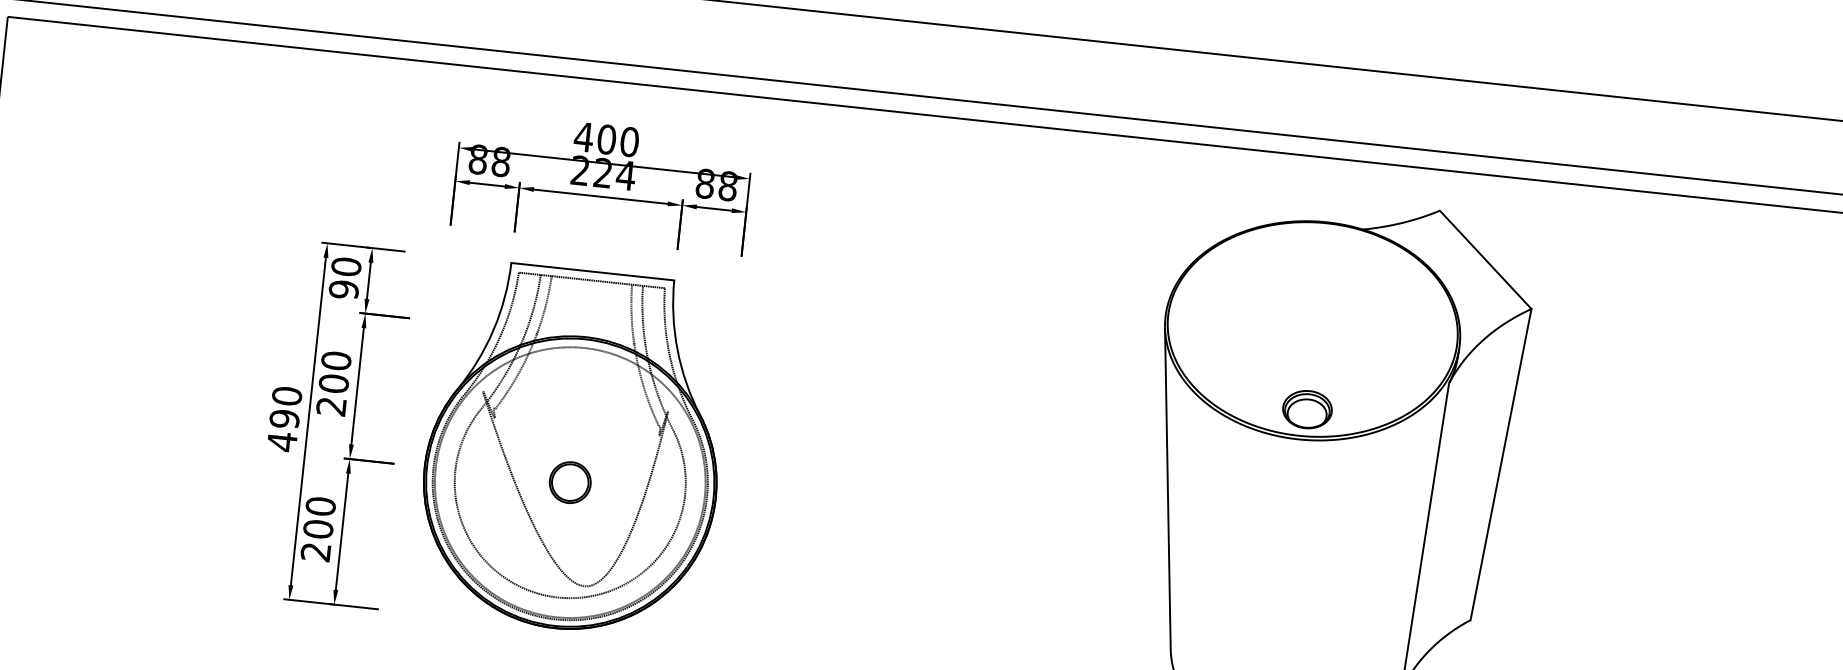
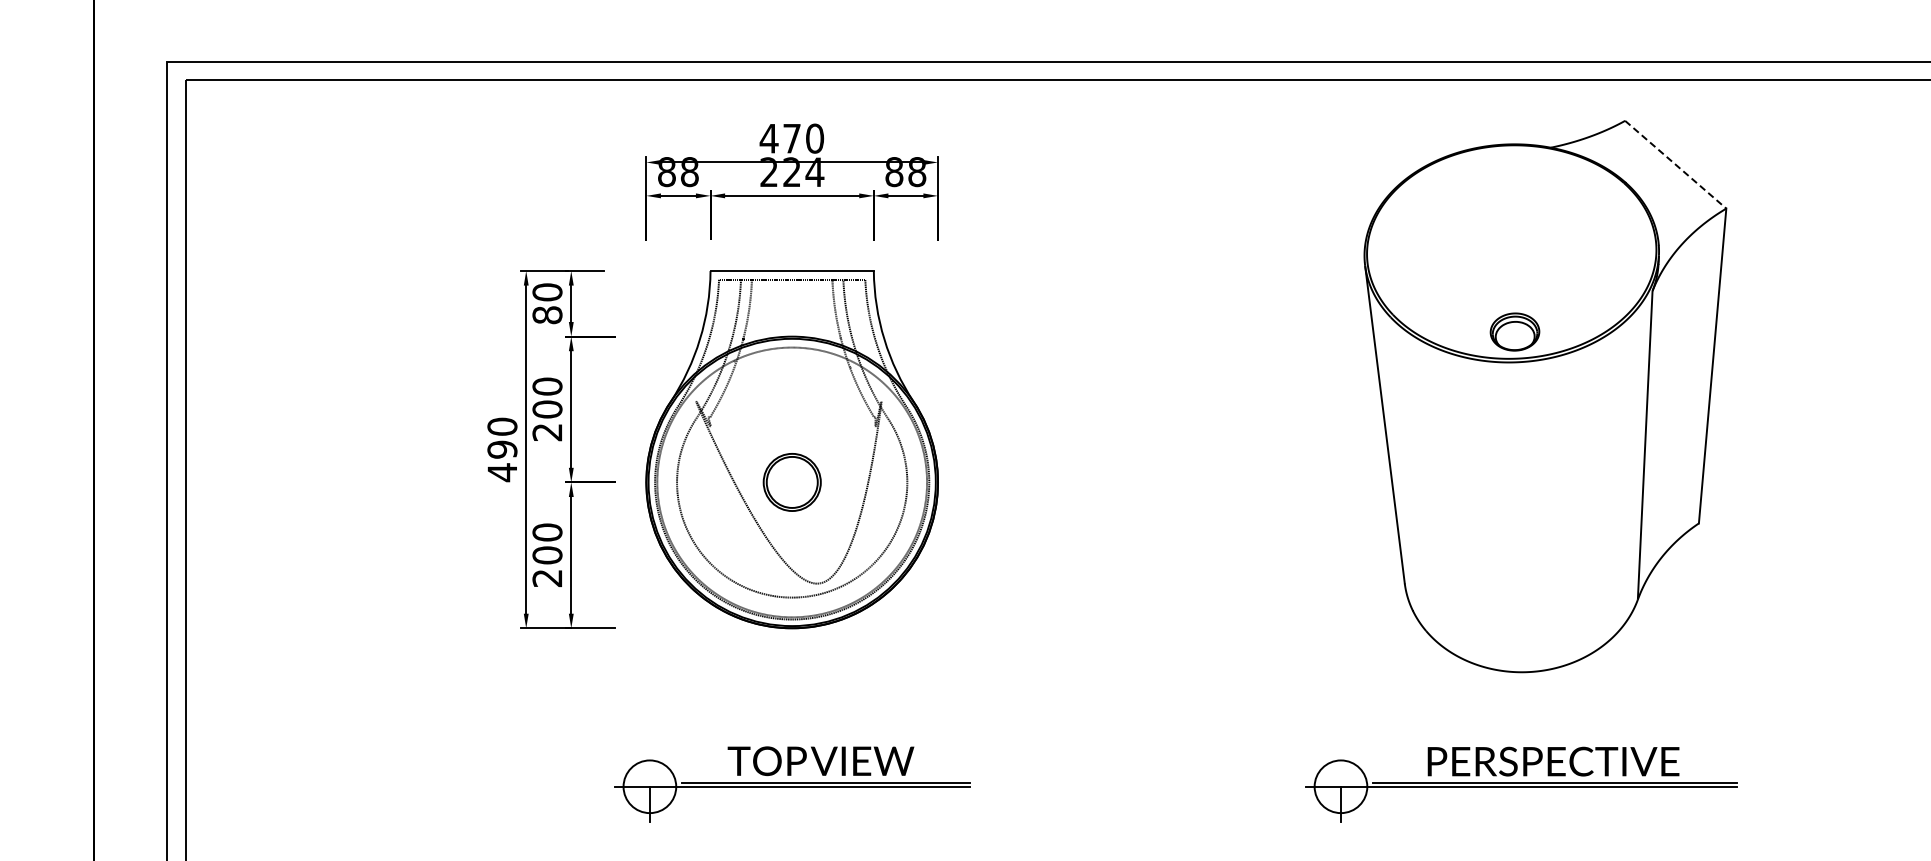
text: (607, 139) -> (792, 138), 400 -> 470
line: (1485, 259) -> (1675, 164), solid -> dashed
text: (343, 289) -> (547, 315), 90 -> 80
part: (569, 482) -> (791, 482), size x1.4

